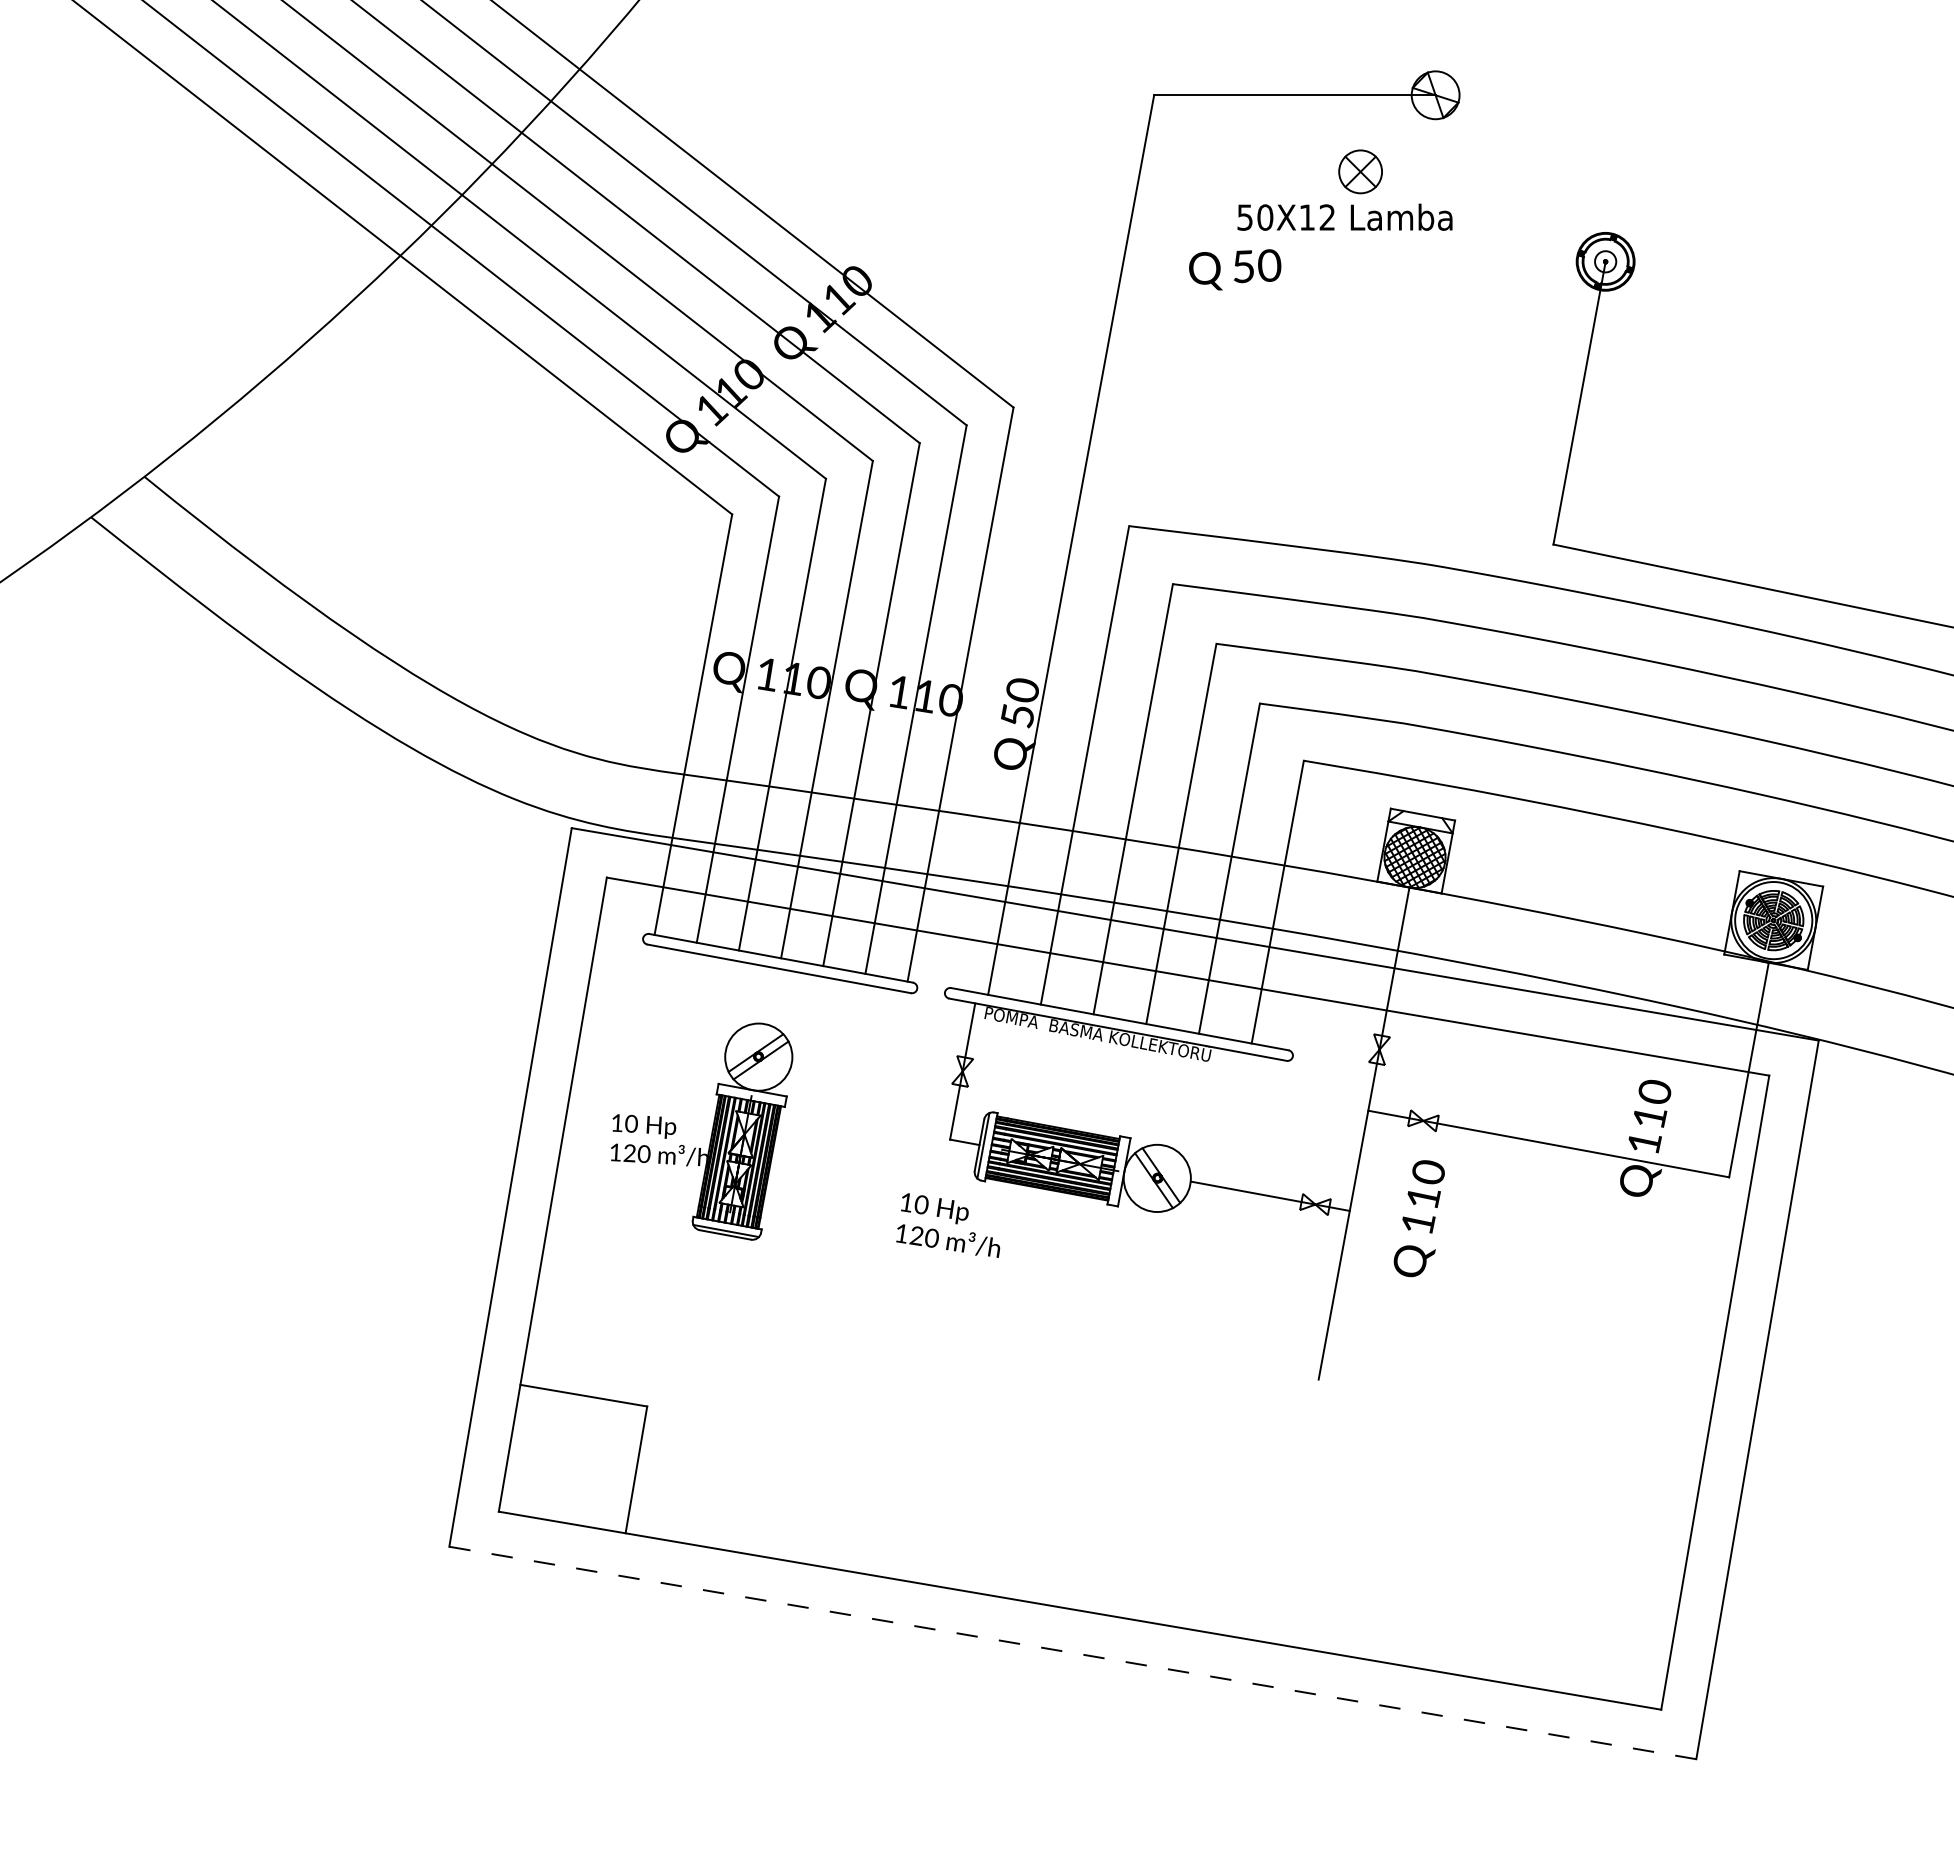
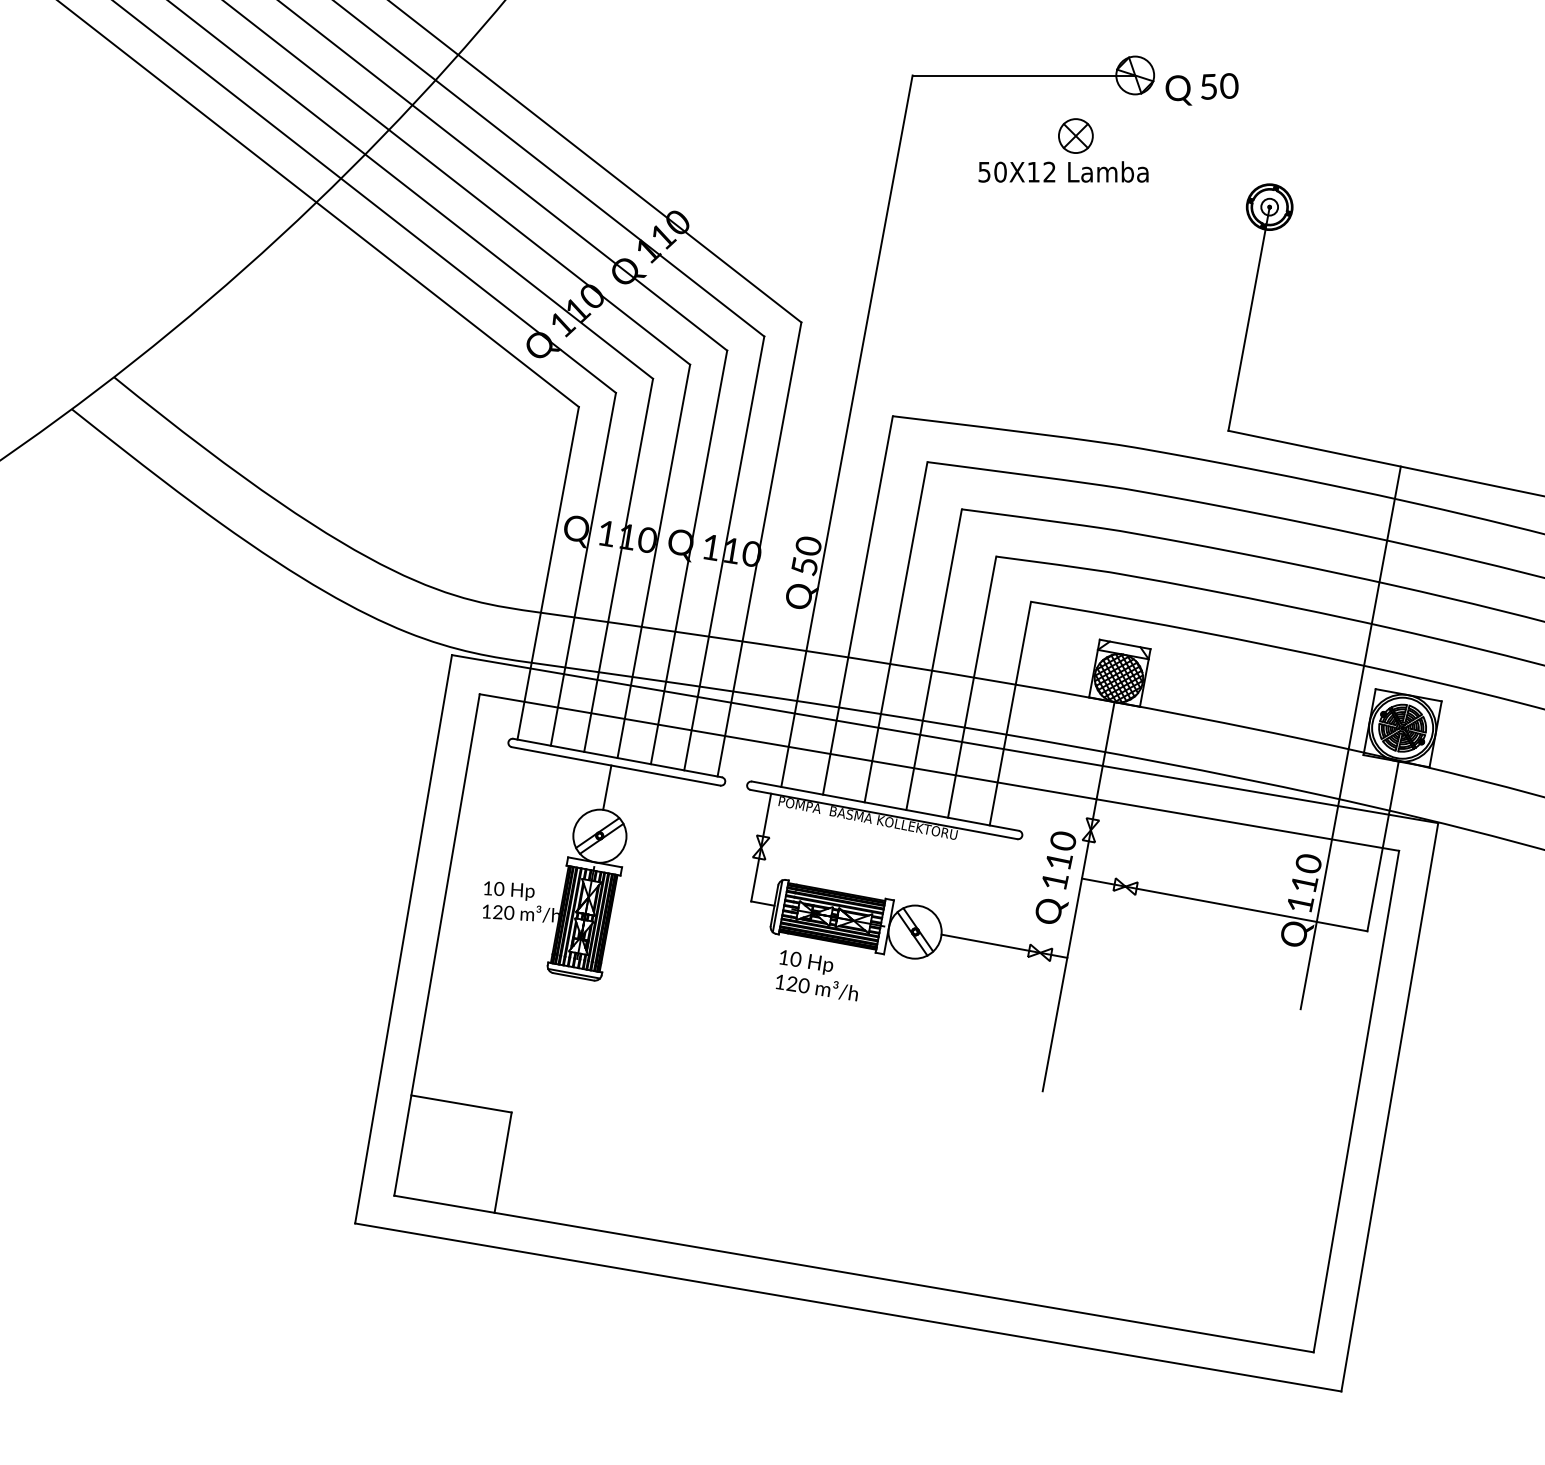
text: (1235, 269) -> (1202, 89), moved
line: (1707, 932) -> (1350, 737), added
line: (767, 995) -> (606, 787), added
text: (1418, 1218) -> (1055, 877), moved
text: (948, 1225) -> (817, 975), moved
line: (1072, 1652) -> (848, 1307), dashed -> solid

